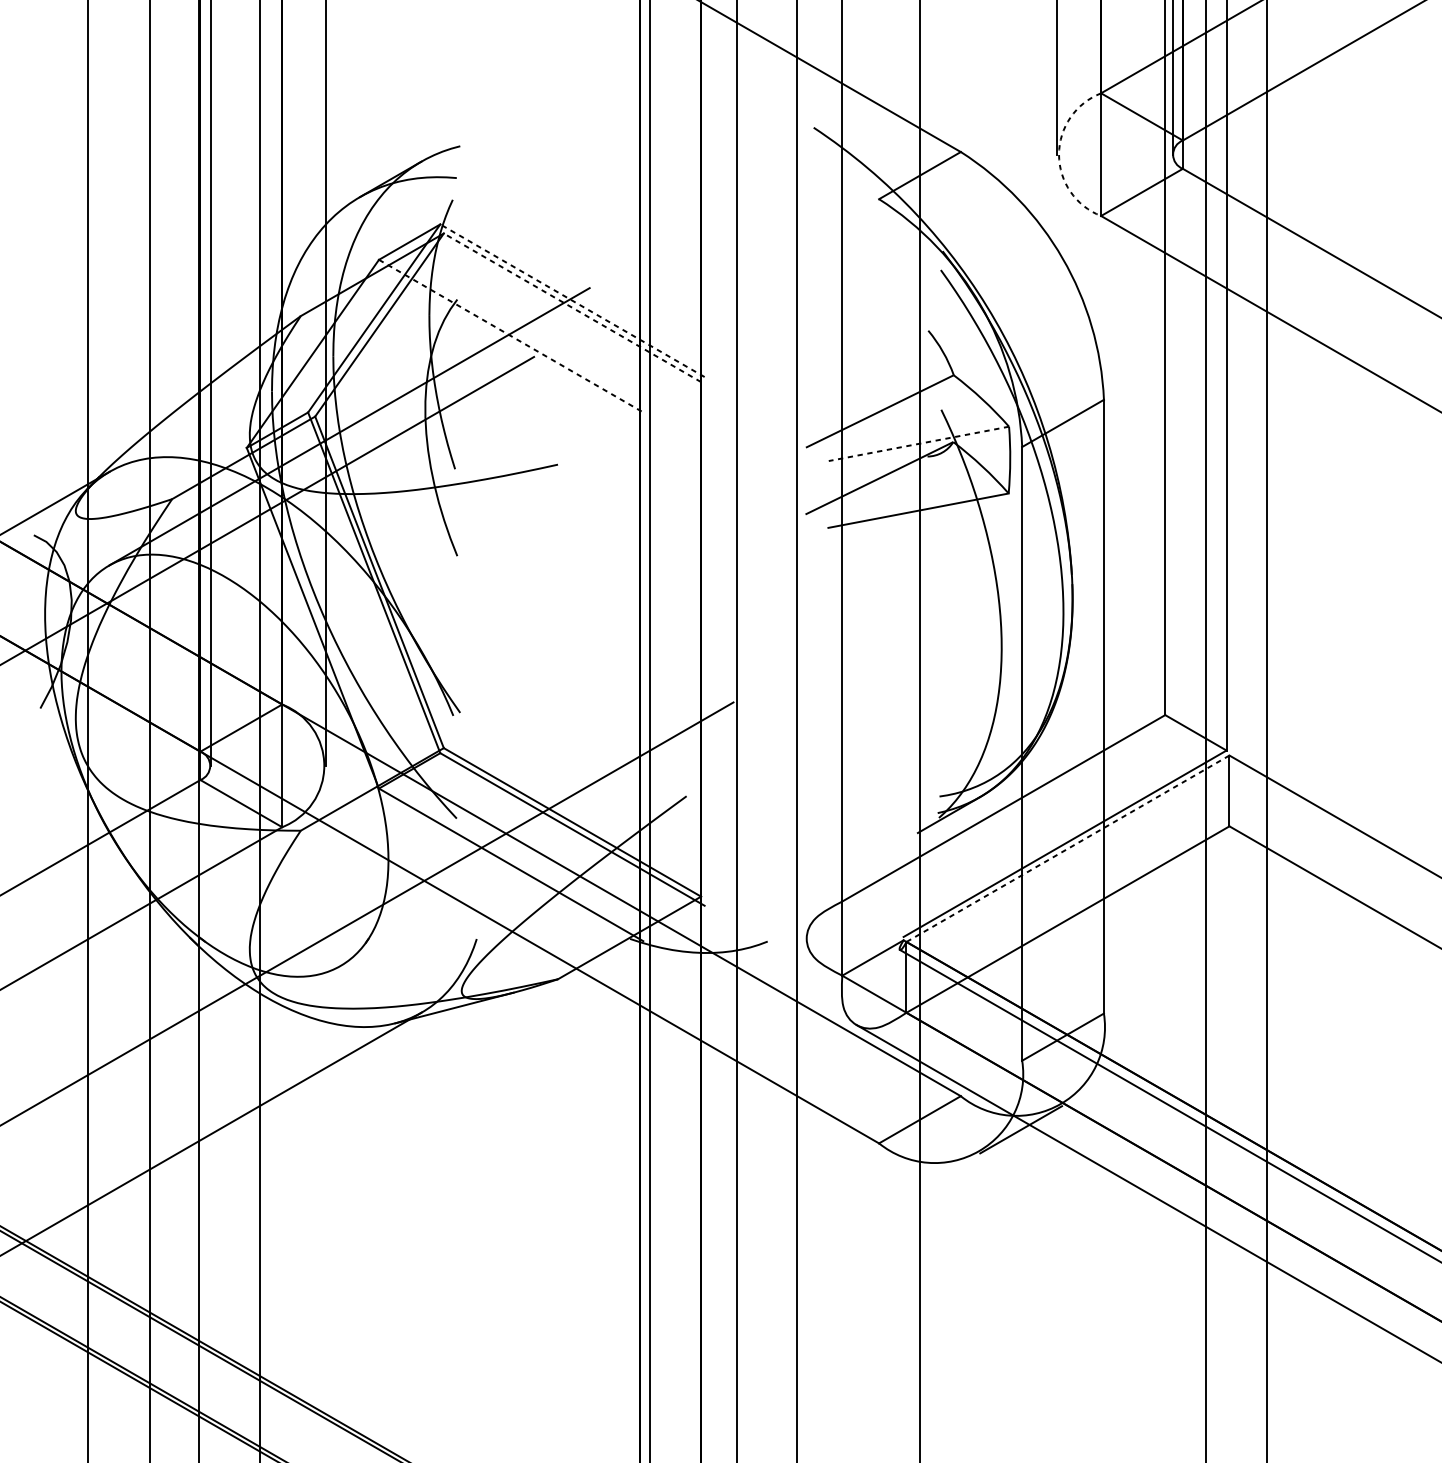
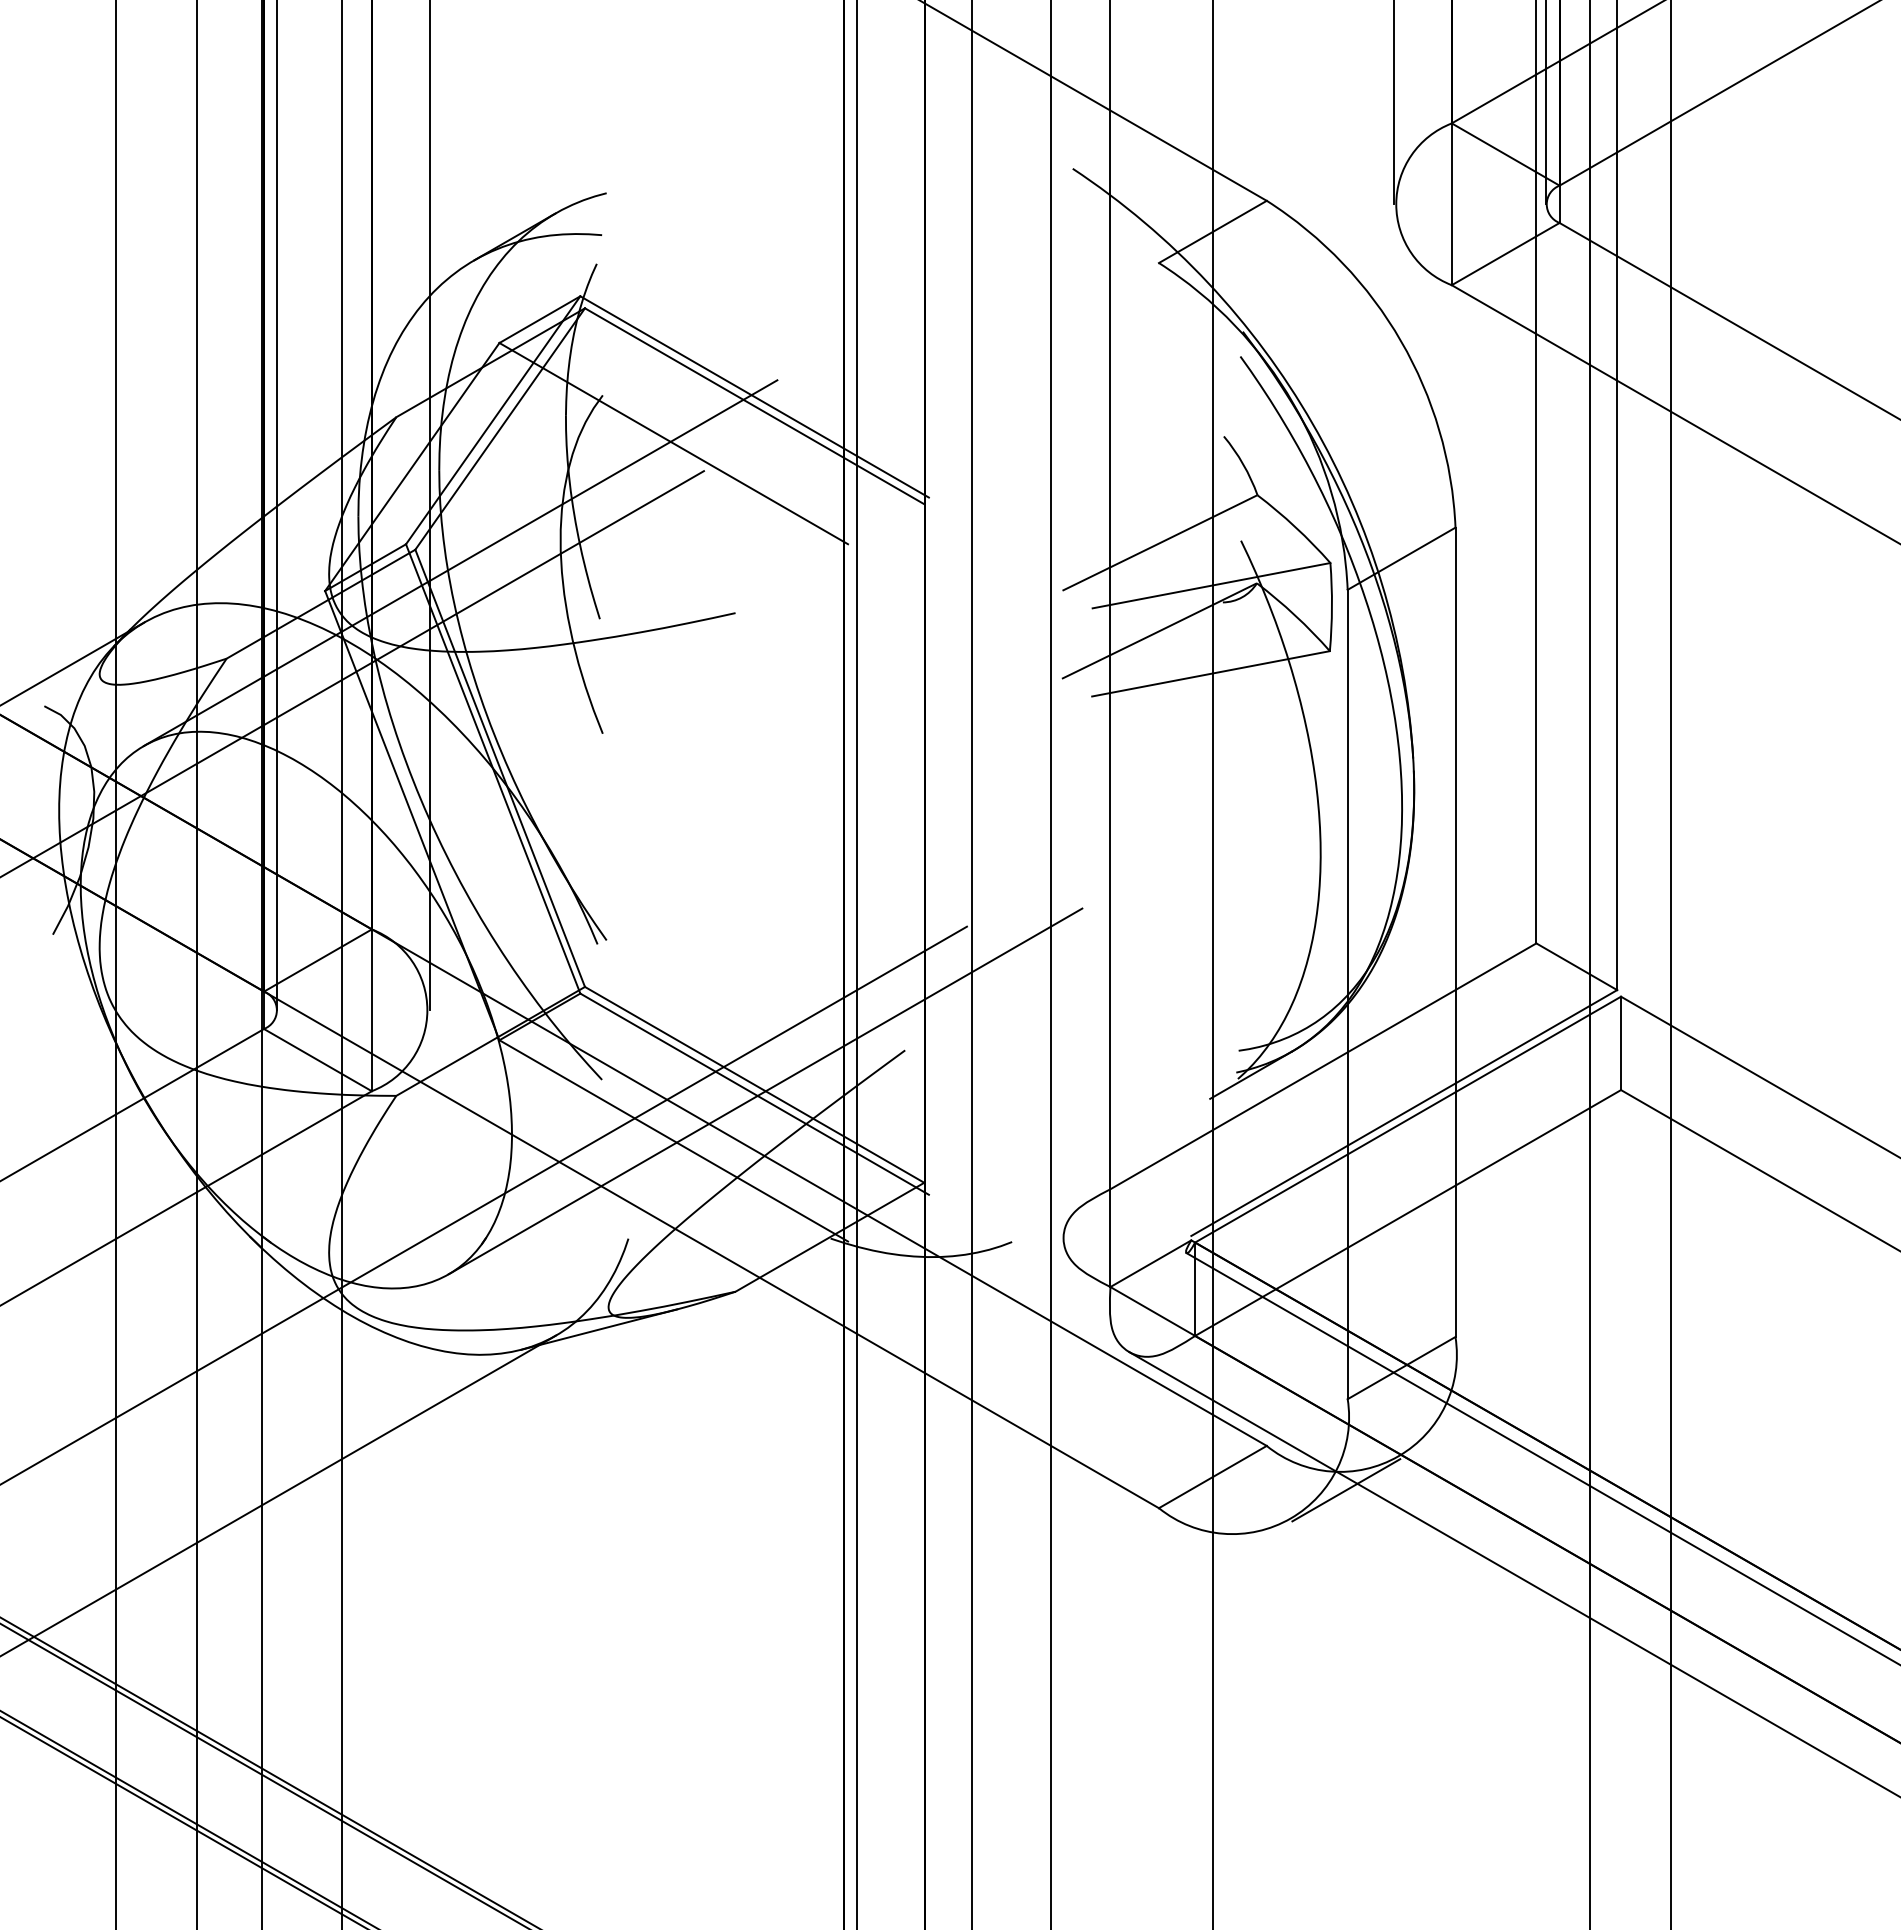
arc: (1059, 154) -> (1396, 204), dashed -> solid
line: (572, 300) -> (754, 396), dashed -> solid
line: (572, 307) -> (754, 406), dashed -> solid
line: (511, 336) -> (674, 443), dashed -> solid
line: (918, 443) -> (1211, 585), dashed -> solid
line: (580, 827) -> (765, 1091), added
line: (1068, 848) -> (1408, 1119), dashed -> solid

